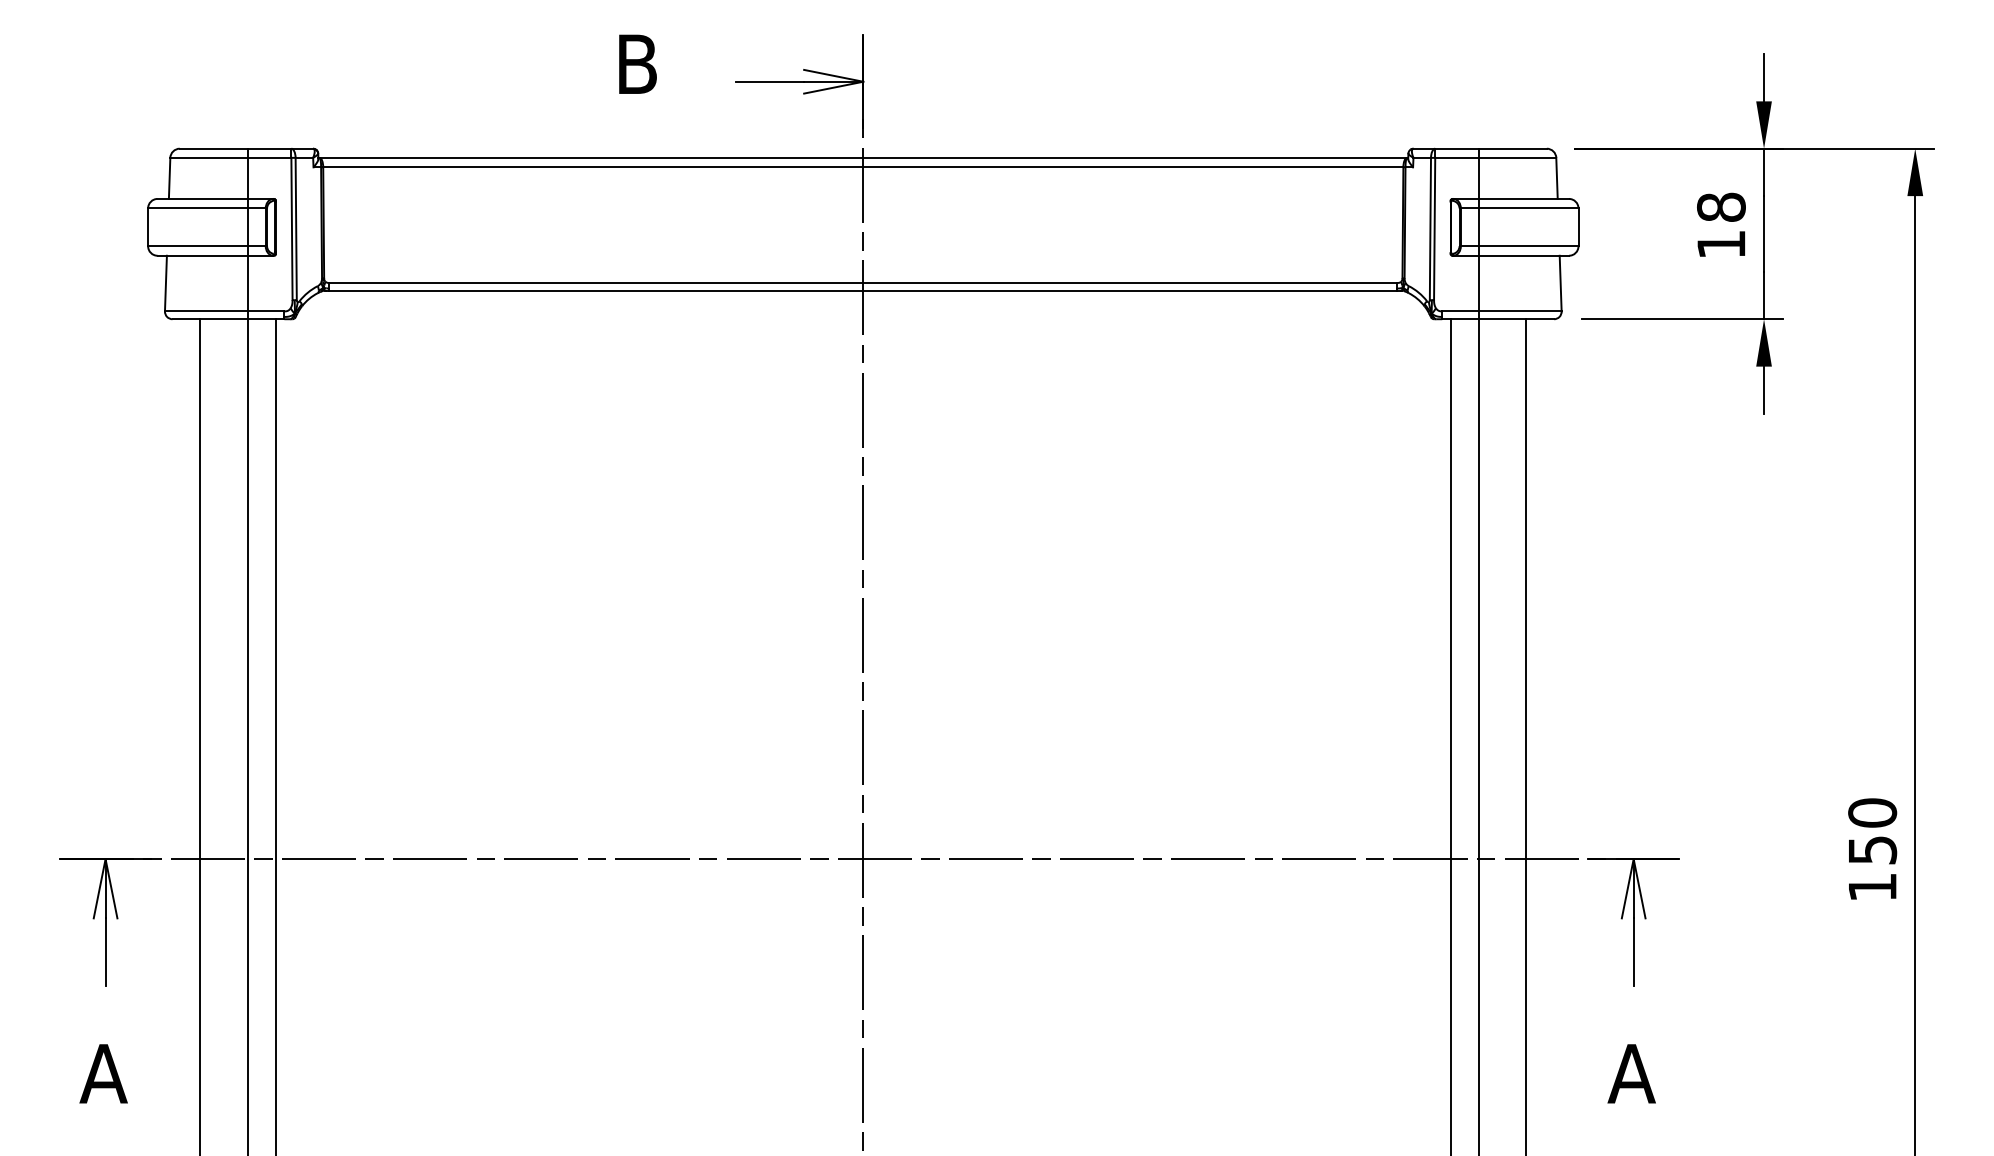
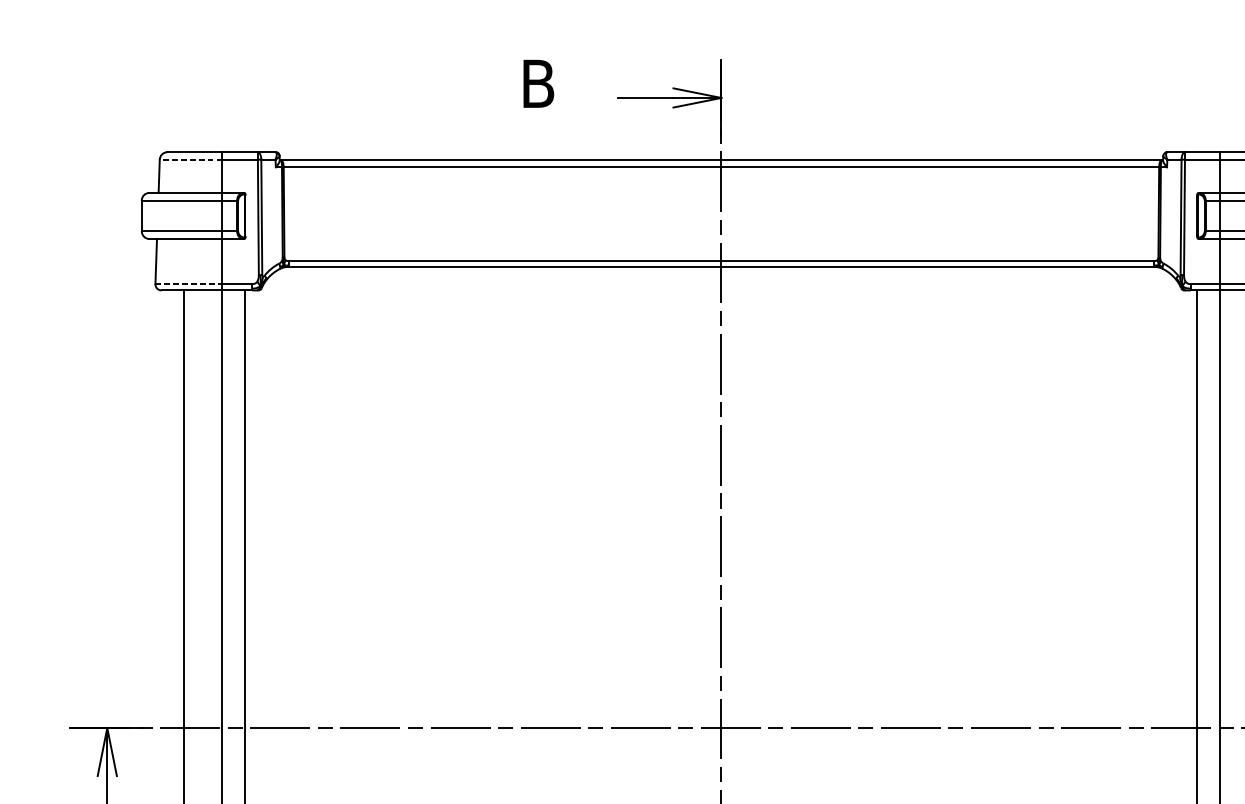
line: (208, 157) -> (190, 159), solid -> dashed
line: (206, 311) -> (189, 284), solid -> dashed

